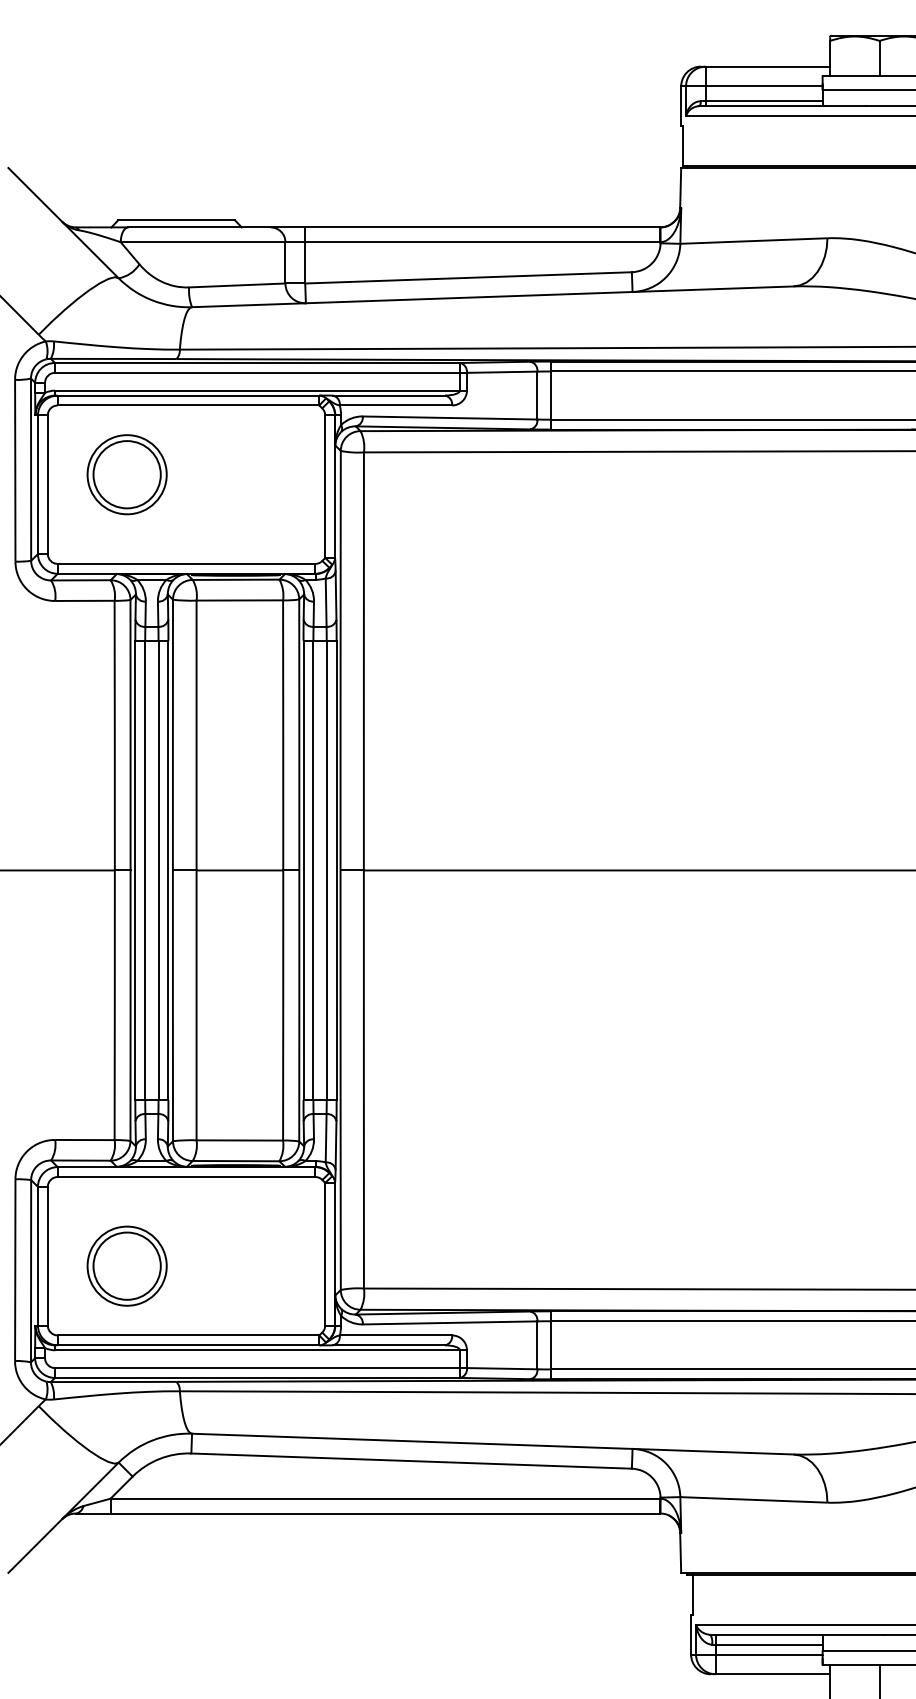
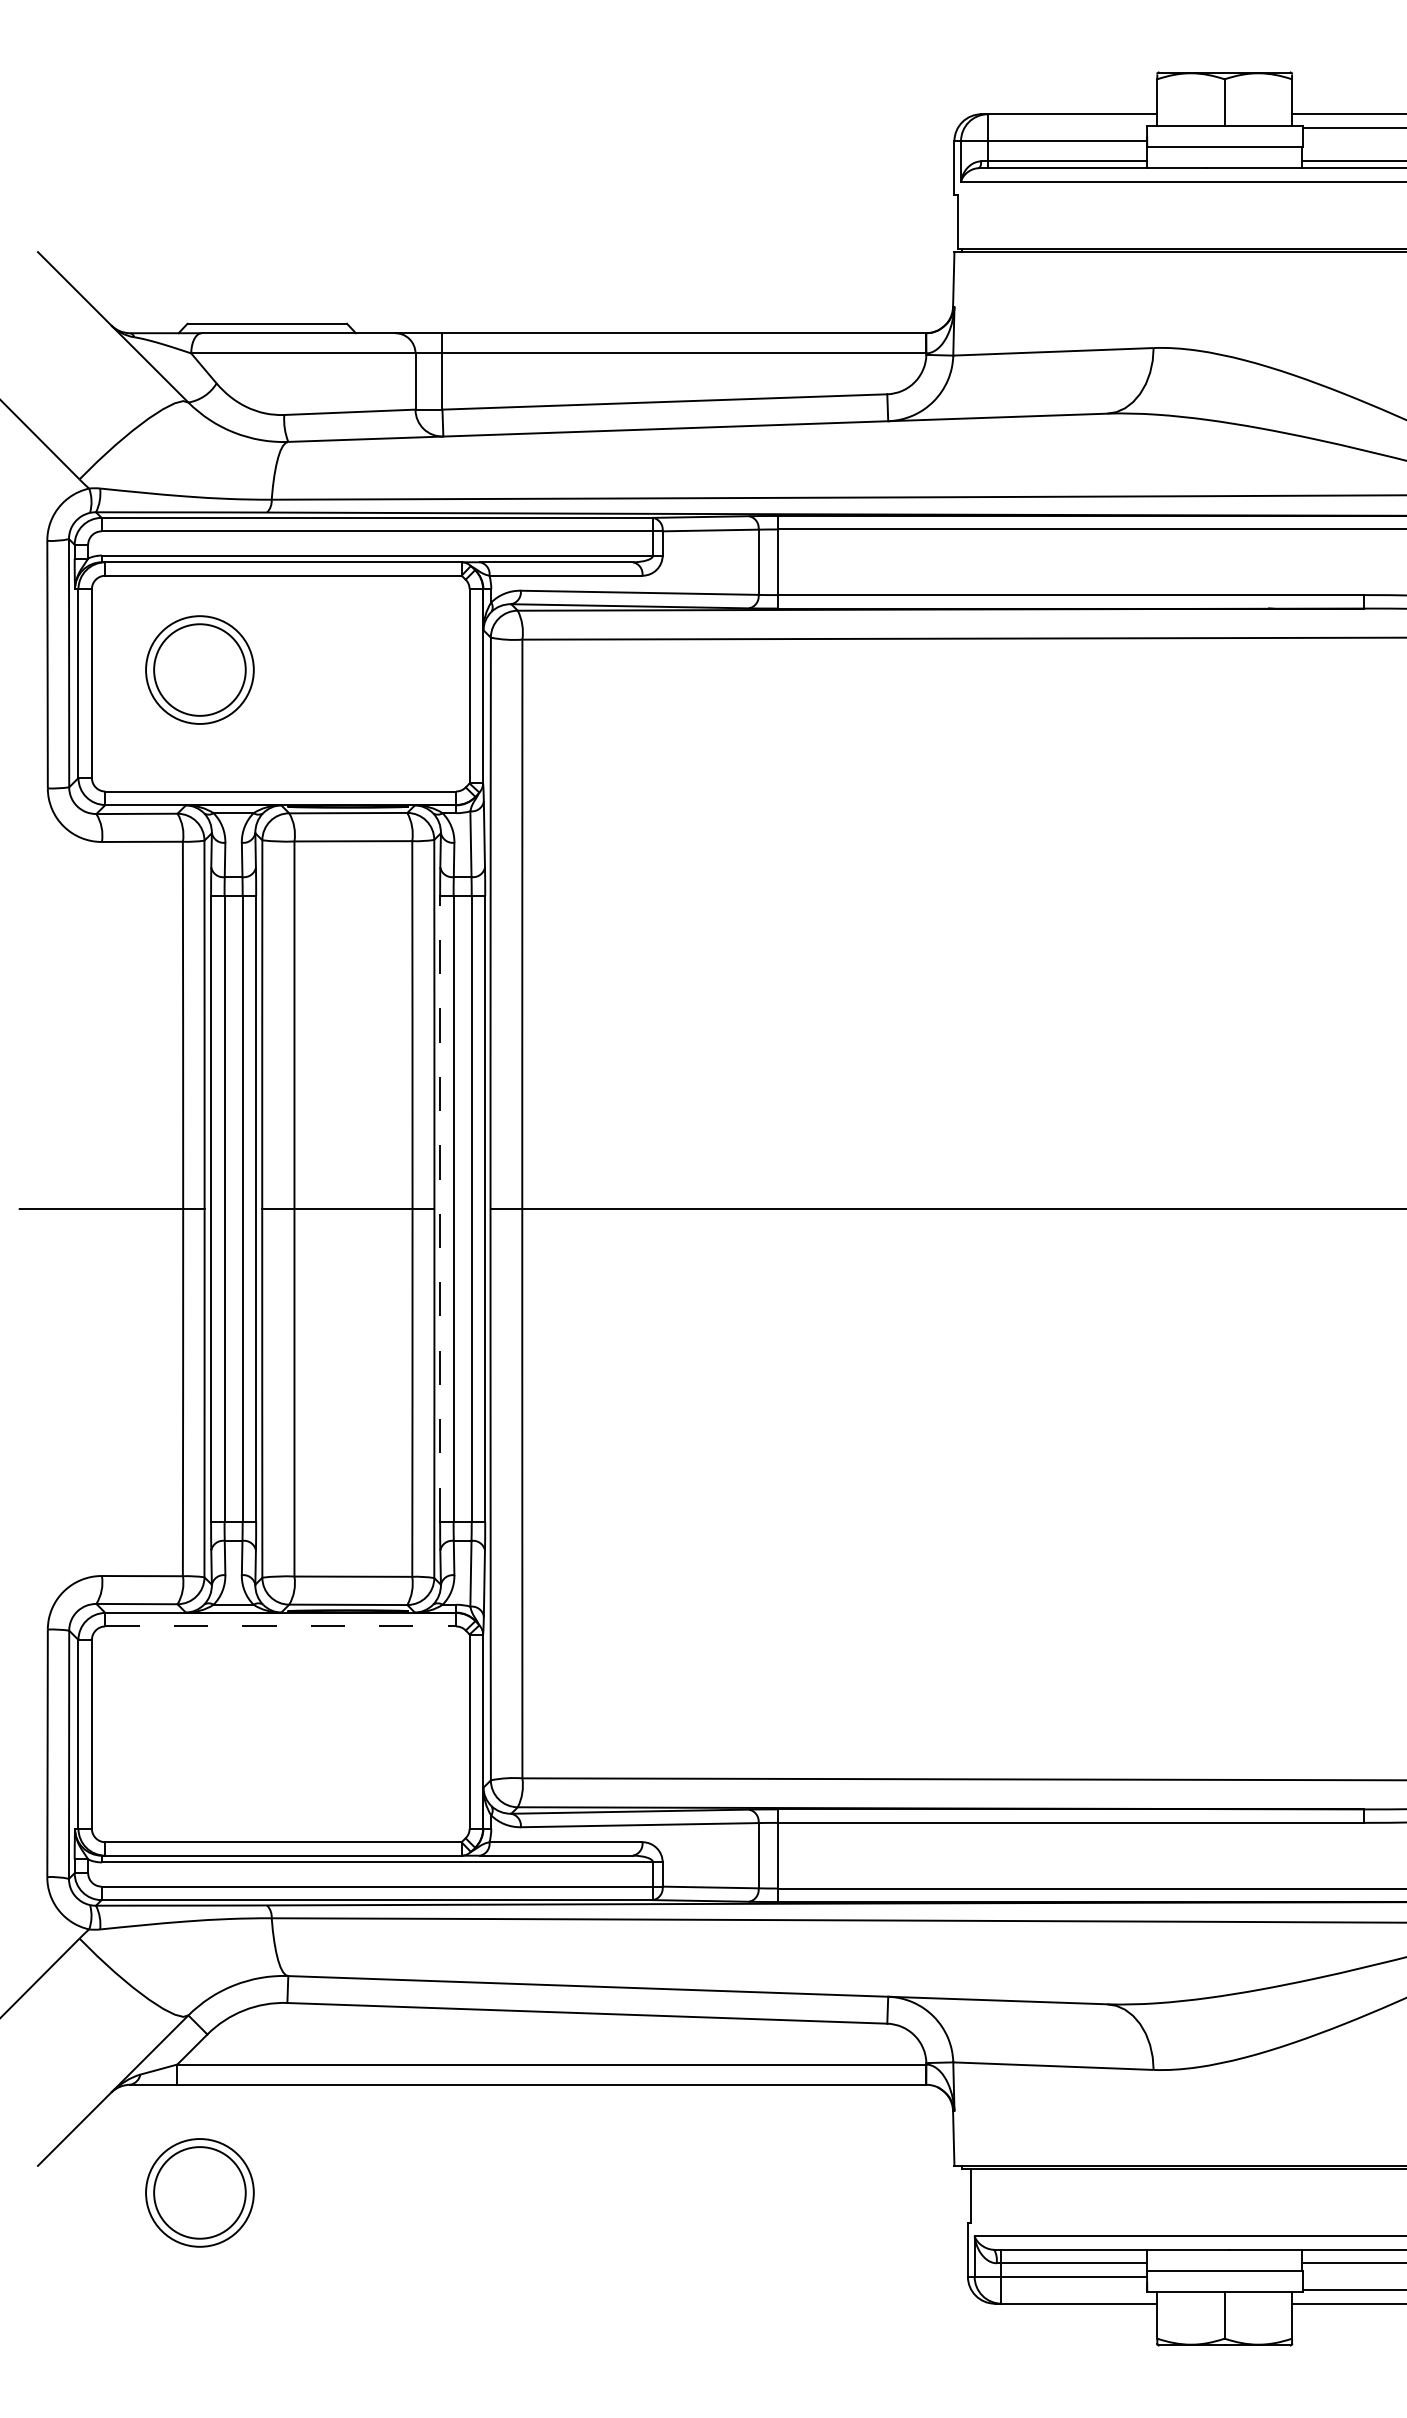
line: (303, 870) -> (440, 1209), solid -> dashed
line: (187, 1177) -> (281, 1626), solid -> dashed
part: (126, 1265) -> (199, 2192), moved

